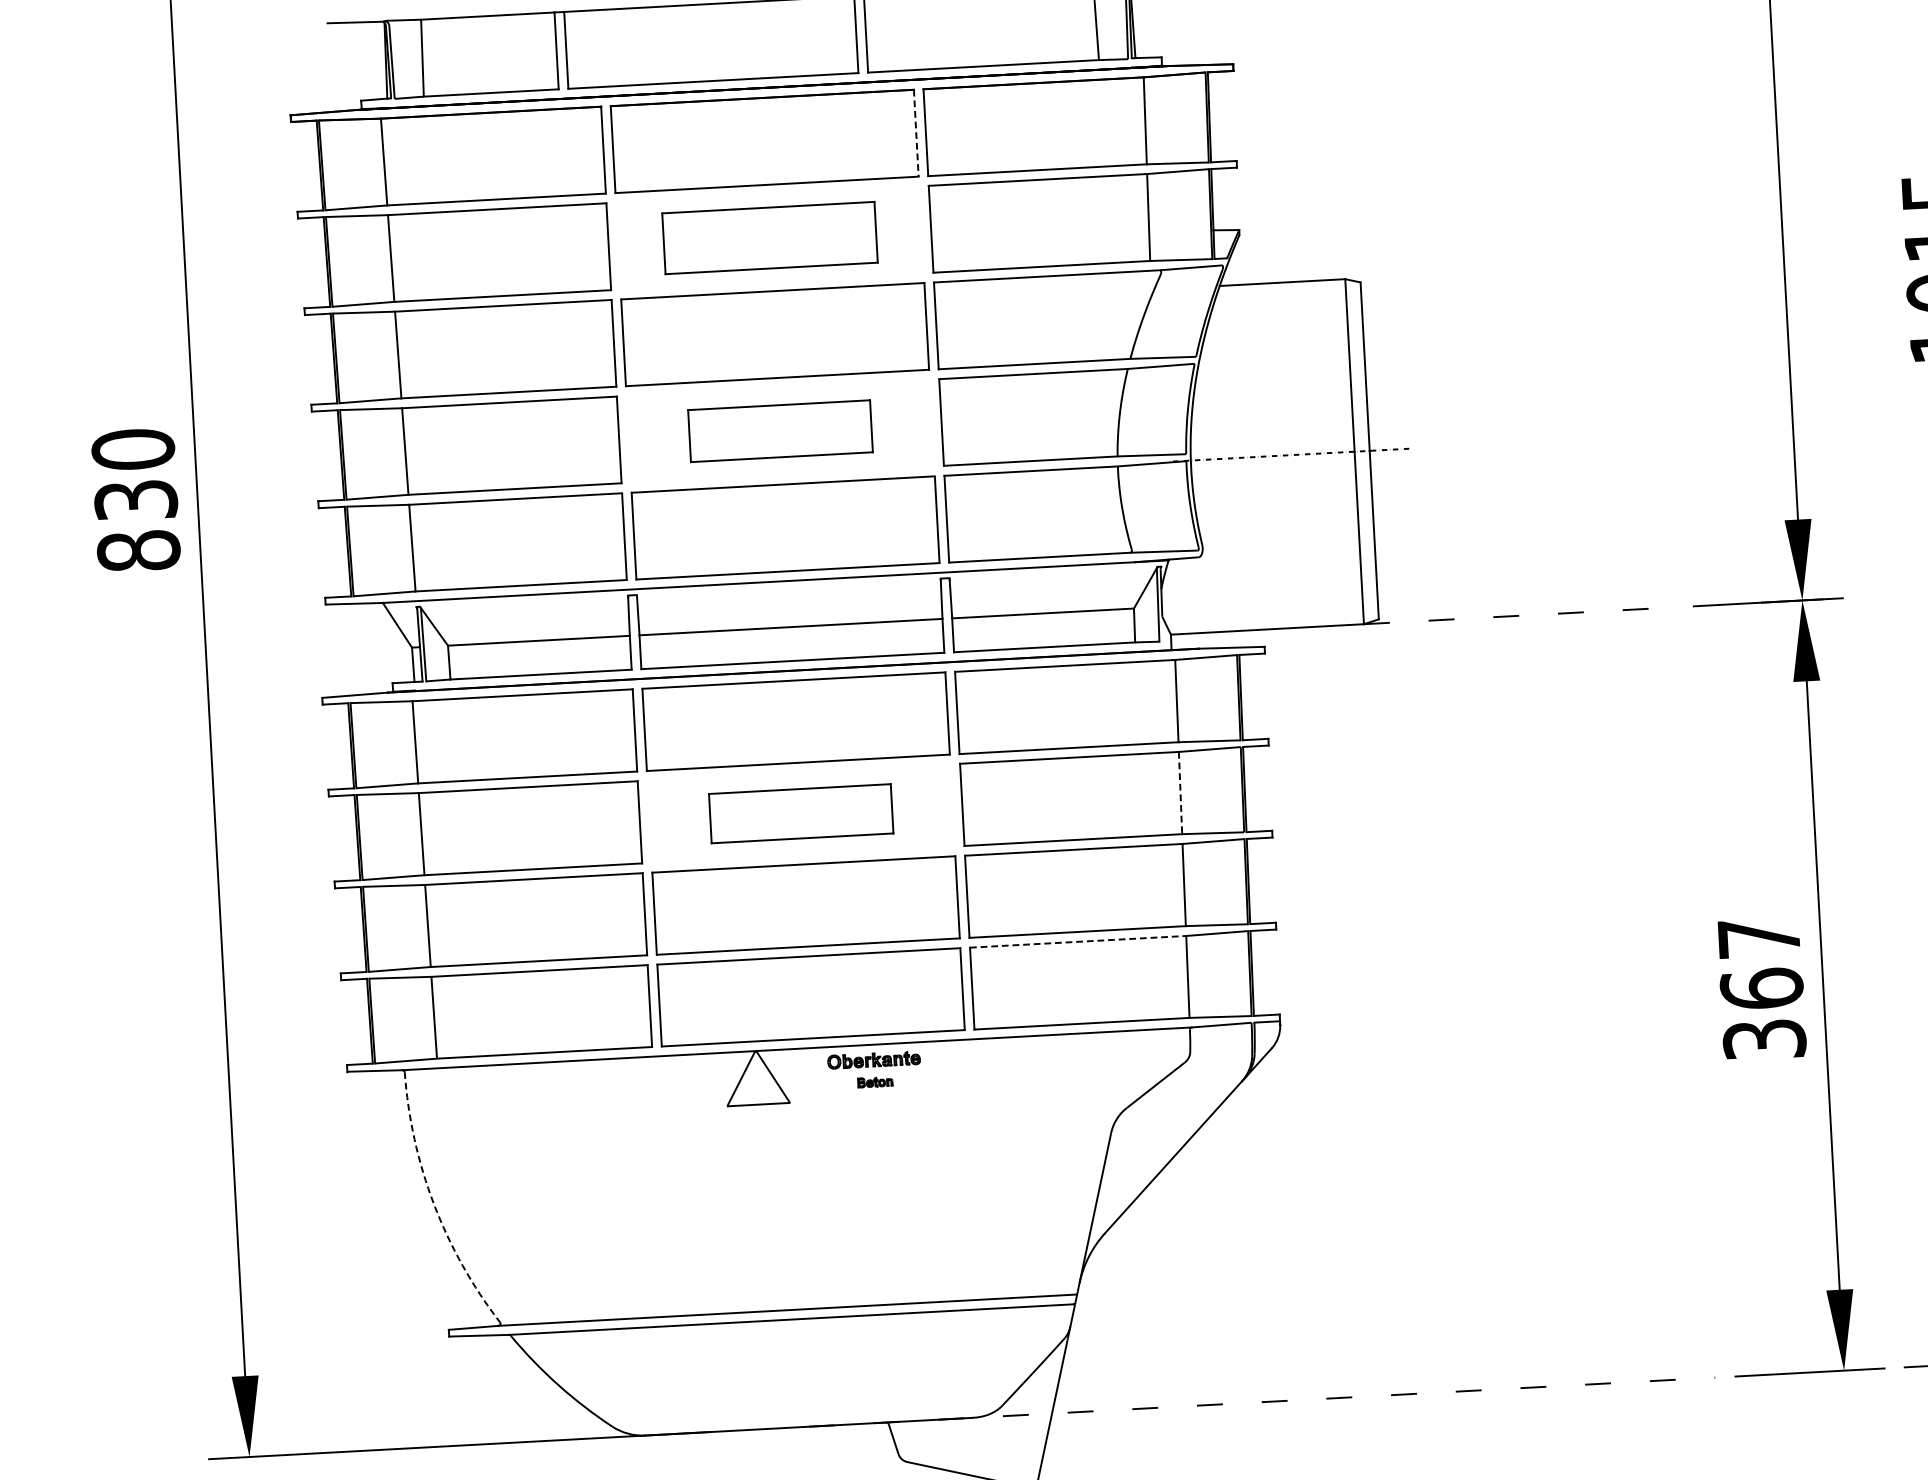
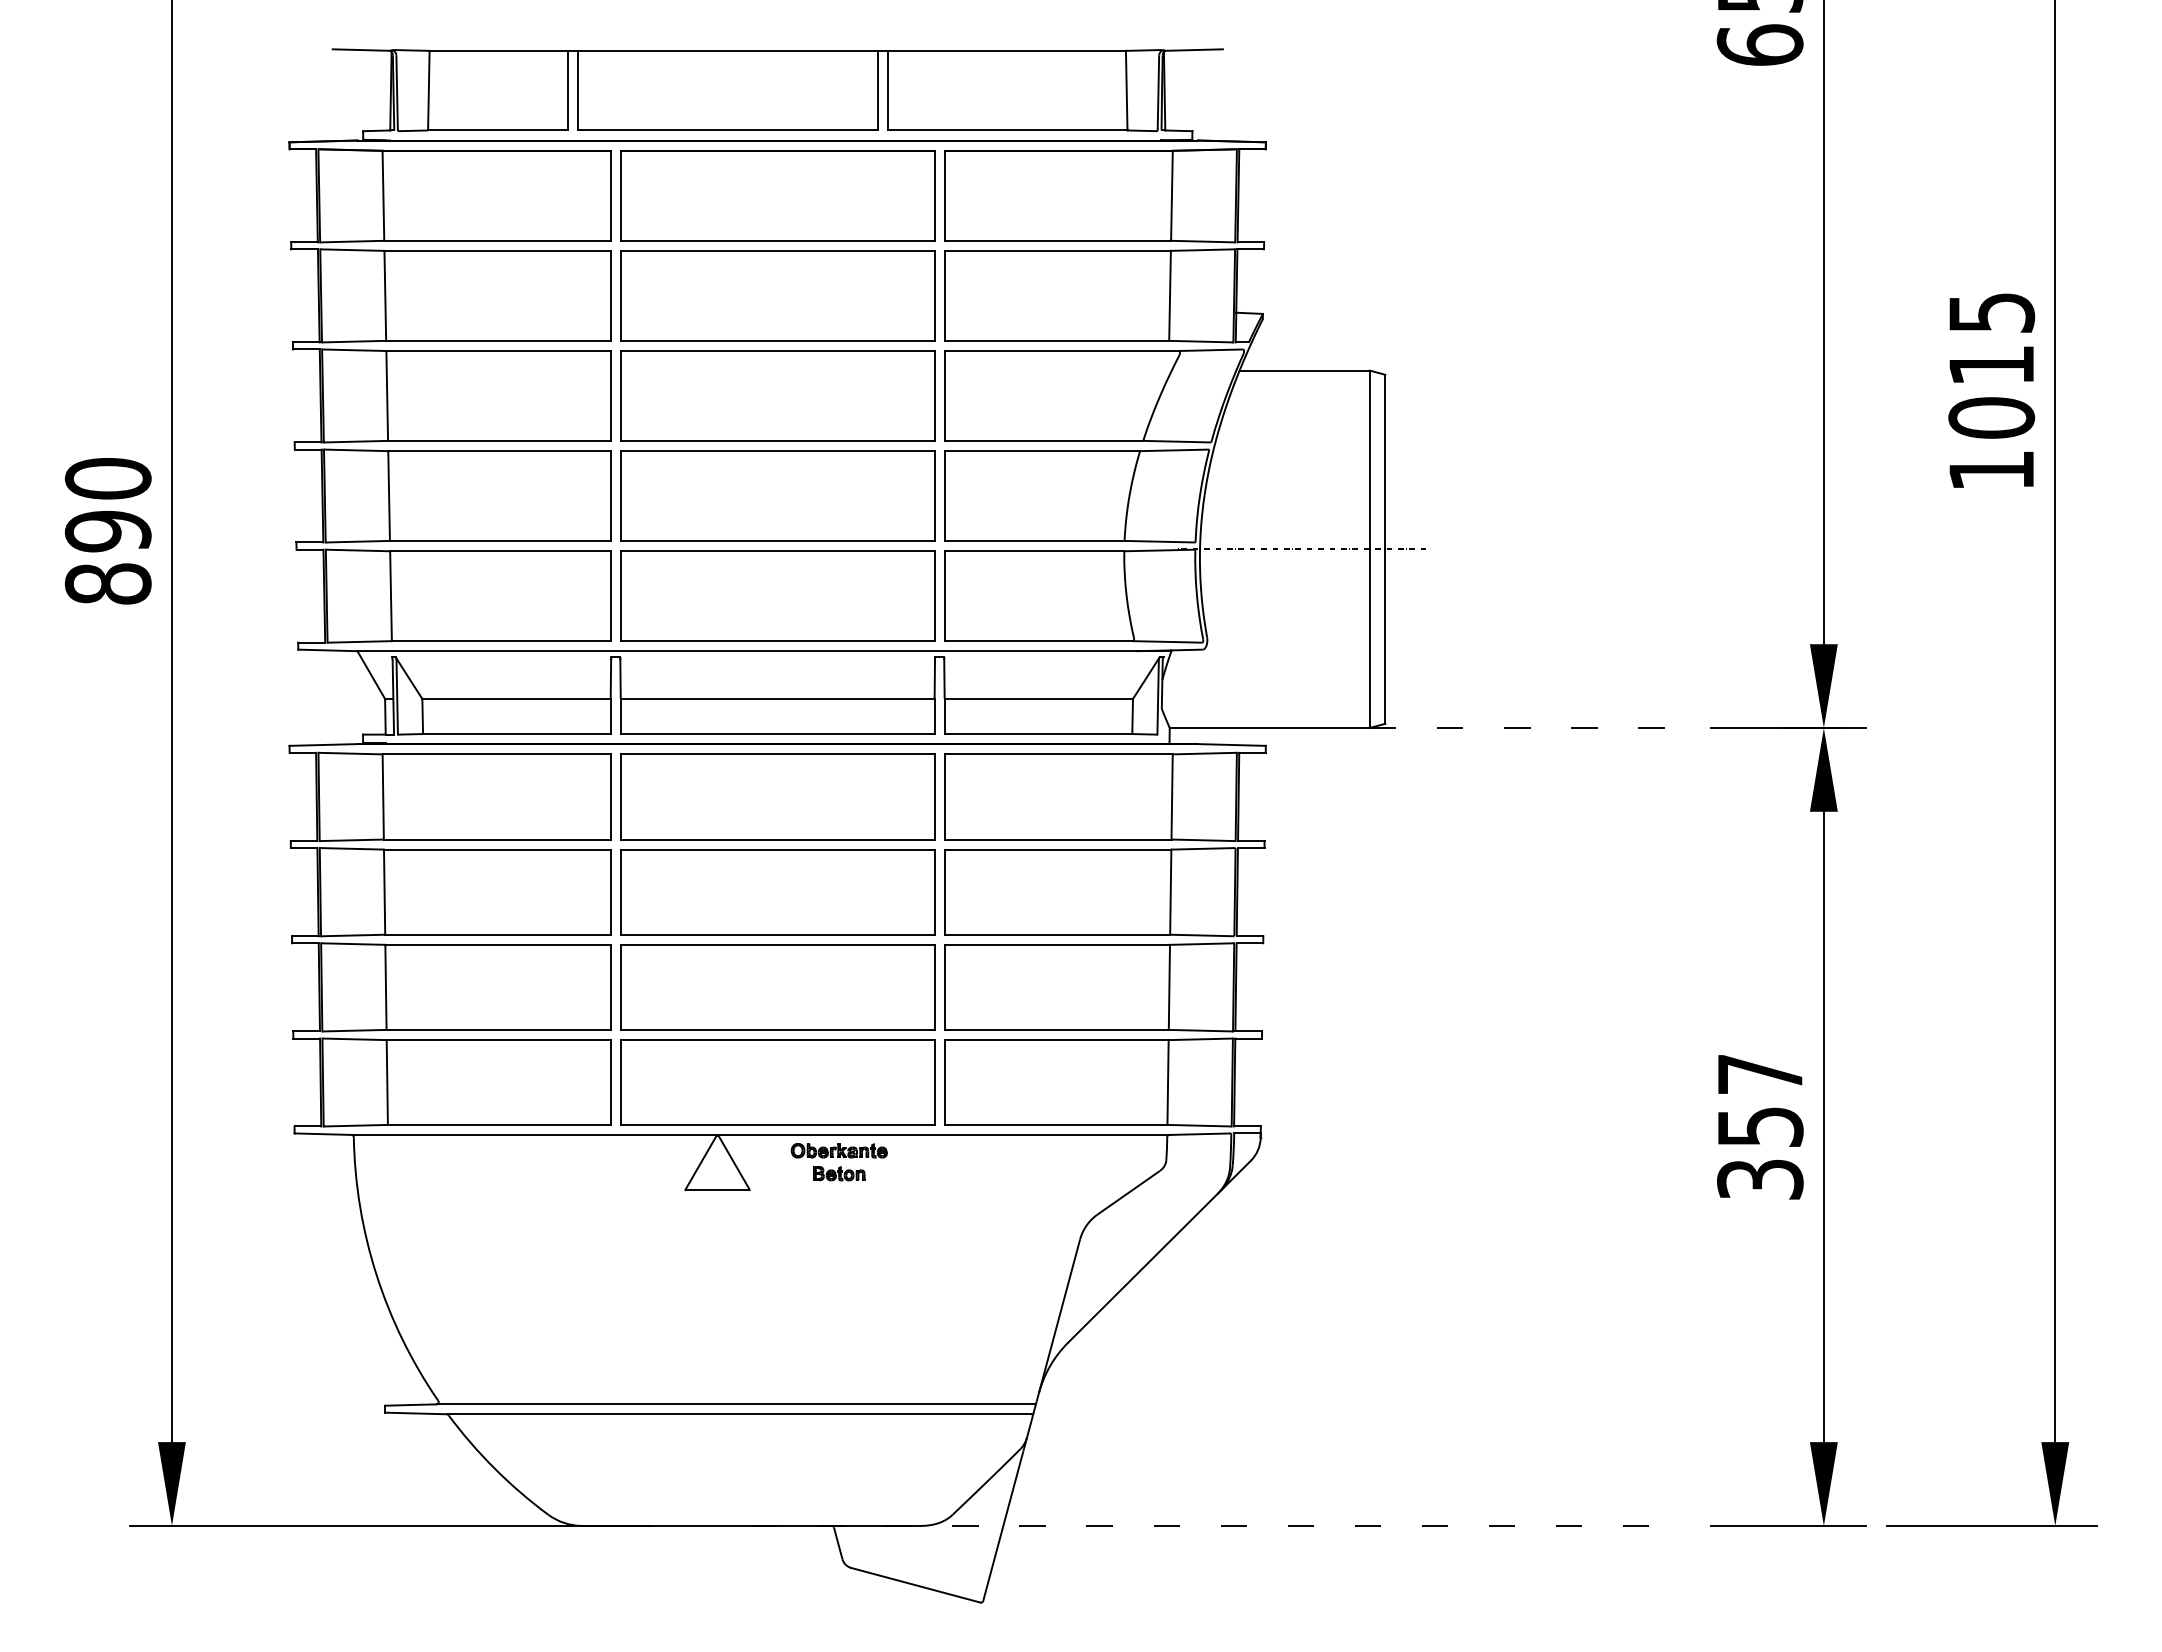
line: (916, 133) -> (934, 196), dashed -> solid
part: (769, 237) -> (777, 295), size x1.43
part: (780, 430) -> (777, 495), size x1.67
text: (136, 500) -> (108, 531), 830 -> 890
line: (1180, 793) -> (1170, 892), dashed -> solid
part: (800, 813) -> (777, 892), size x1.67
line: (1077, 942) -> (1056, 1040), dashed -> solid
text: (1762, 988) -> (1760, 1126), 367 -> 357
part: (875, 1081) -> (839, 1173), size x1.43
arc: (433, 1204) -> (376, 1275), dashed -> solid

